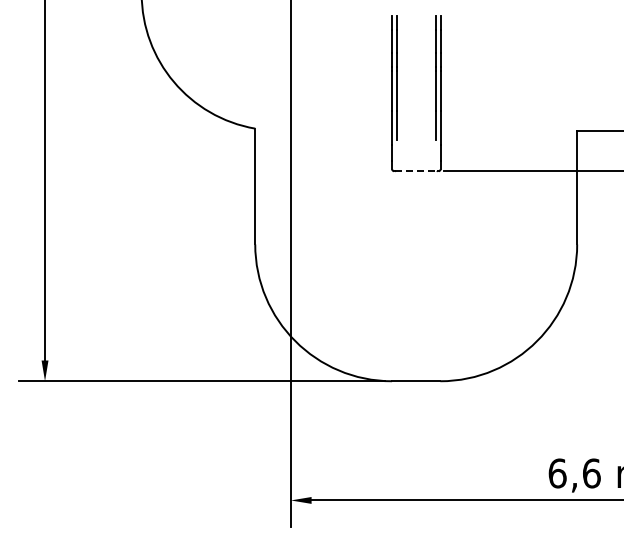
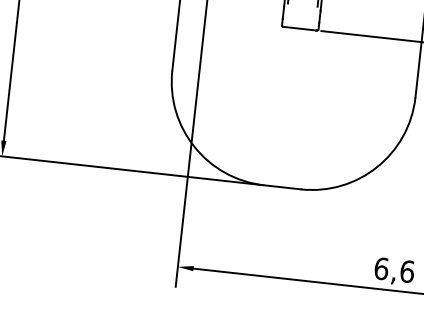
line: (416, 171) -> (300, 28), dashed -> solid

